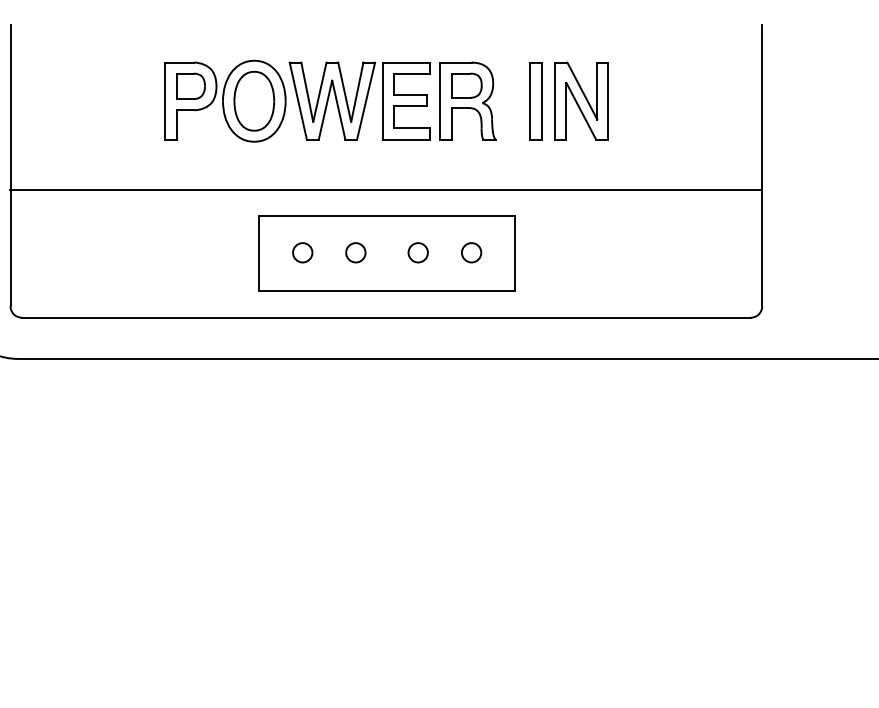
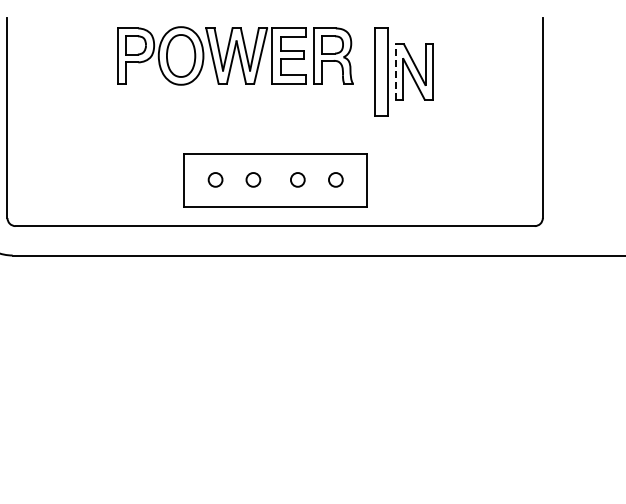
part: (330, 100) -> (235, 55), moved
part: (535, 100) -> (381, 71), size x1.6
line: (555, 100) -> (395, 71), solid -> dashed
line: (385, 190) -> (274, 135), removed

